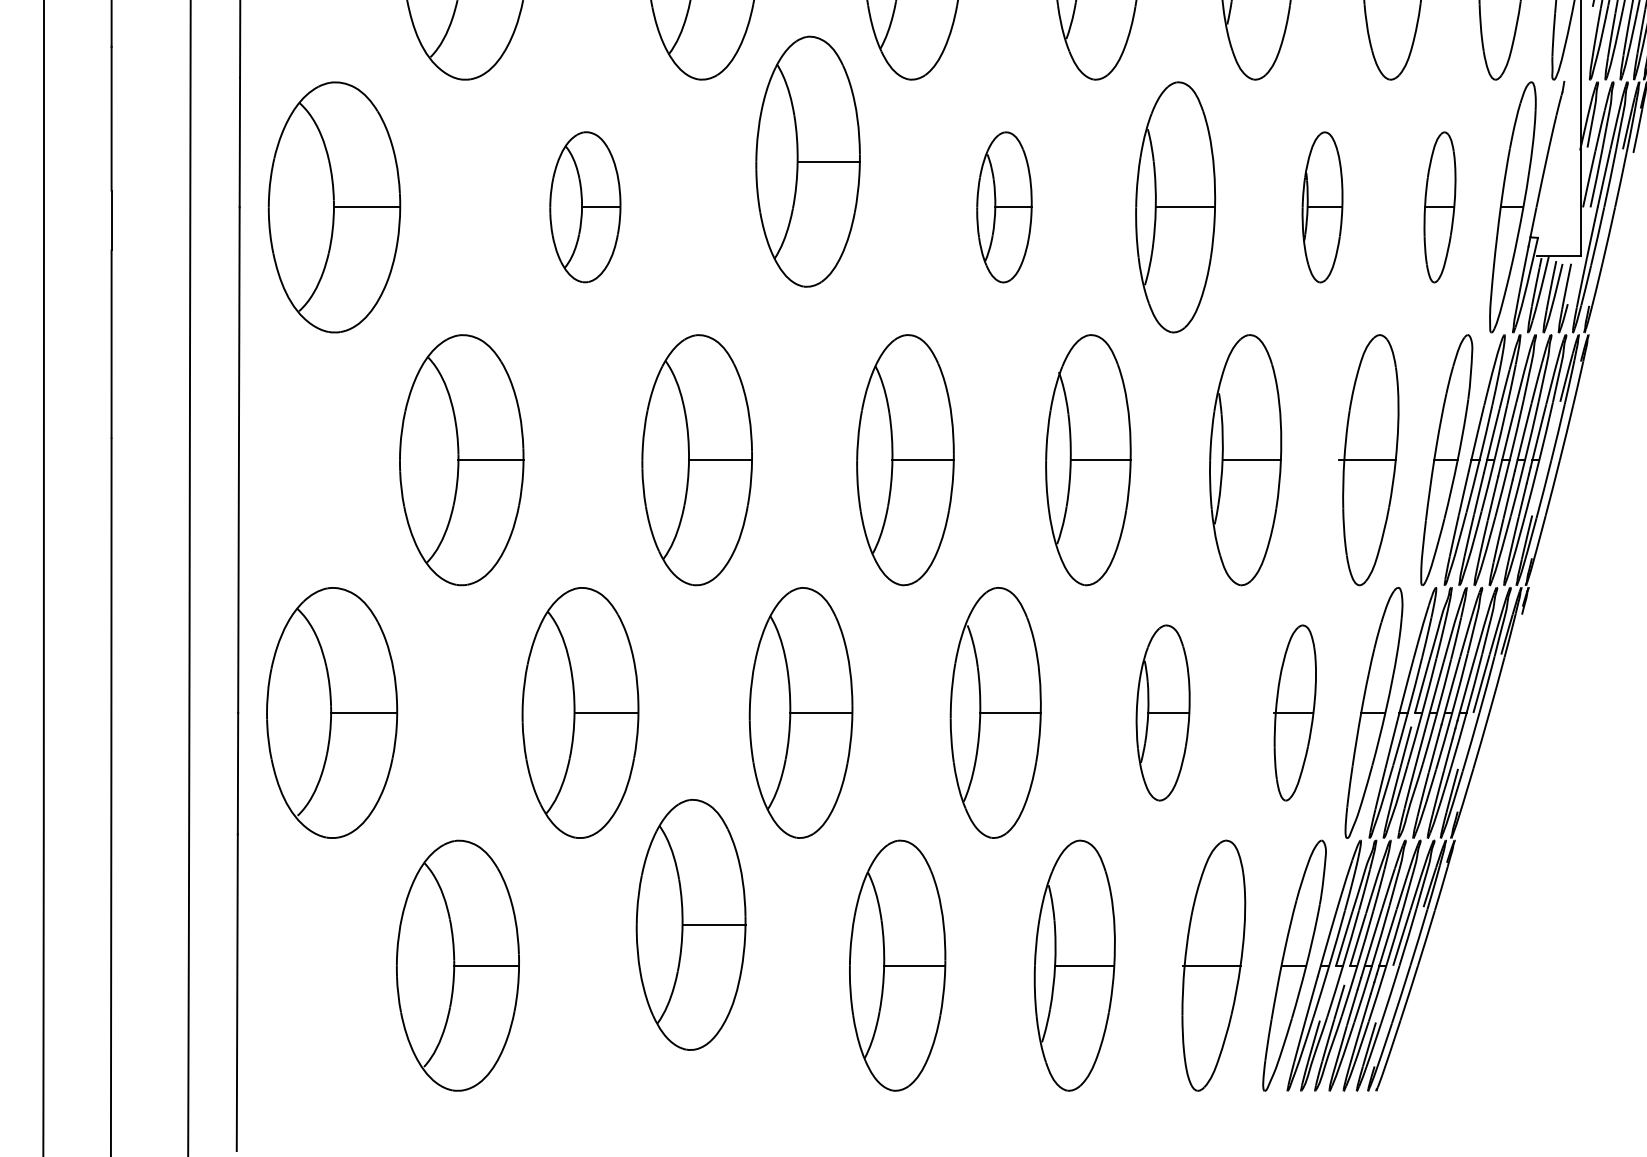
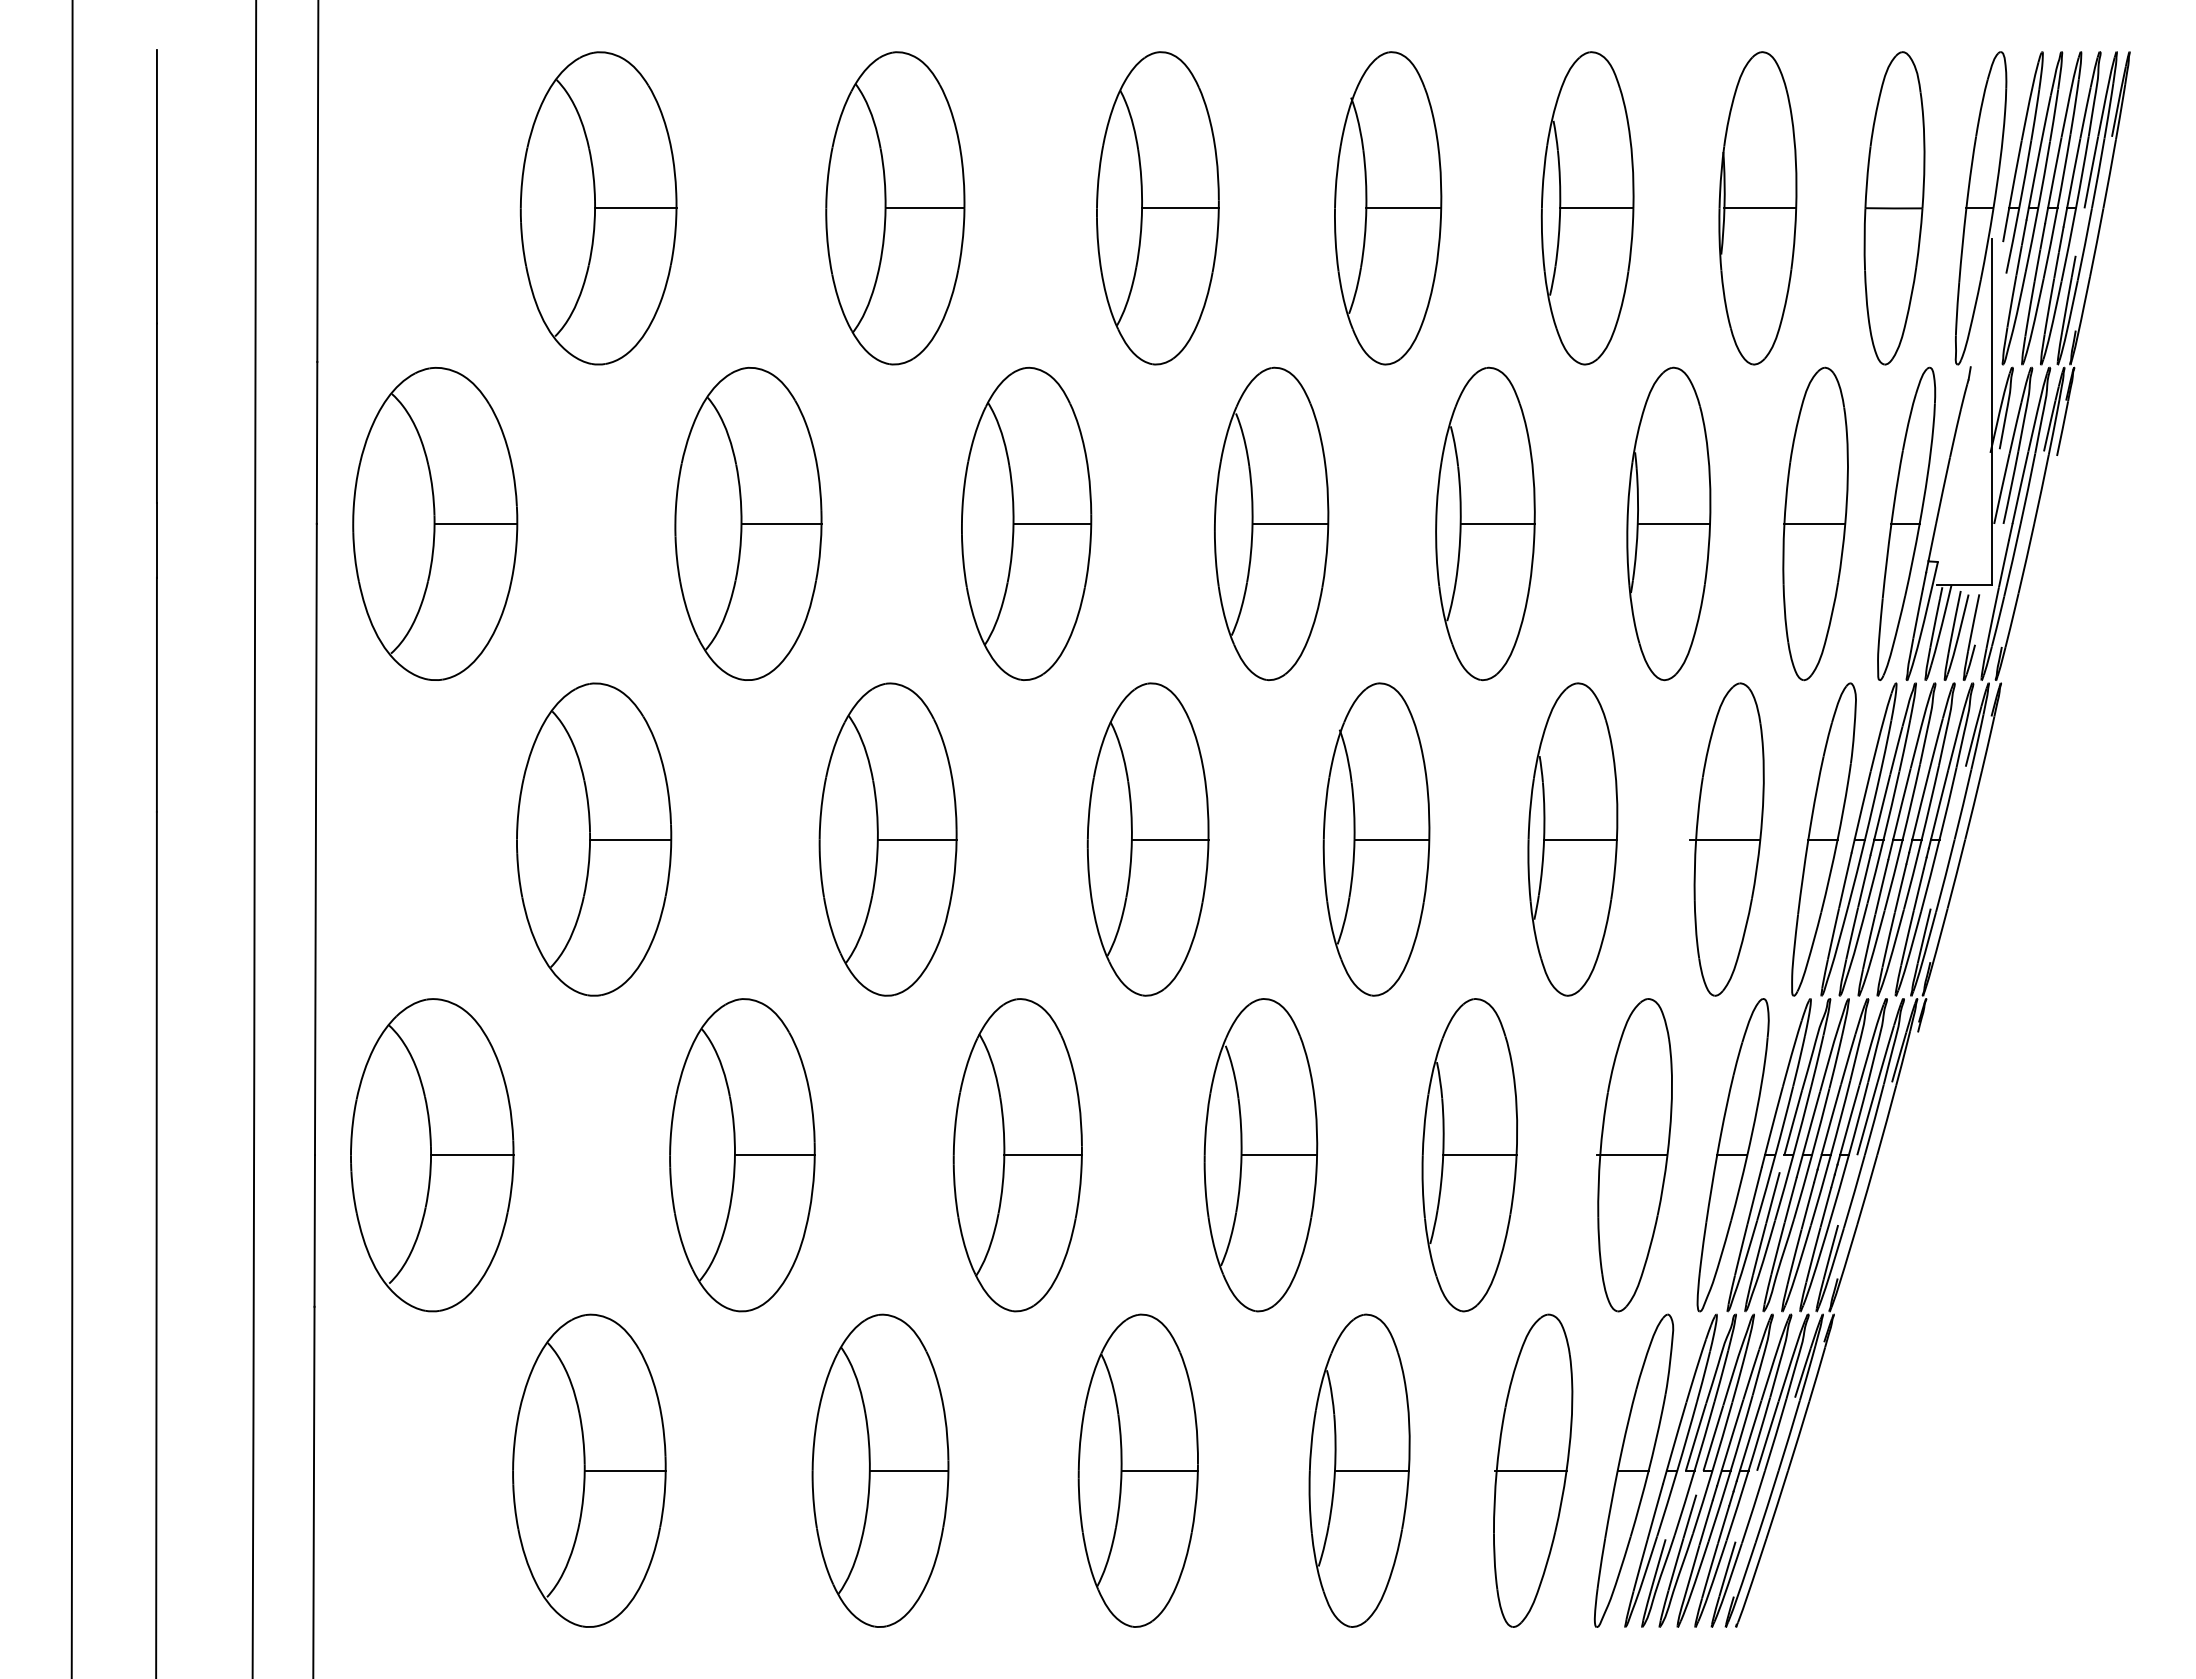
part: (808, 161) -> (1026, 523), moved
part: (585, 207) -> (748, 523), size x1.67
part: (1004, 207) -> (1271, 523), size x1.67
part: (1322, 207) -> (1668, 523), size x1.67
part: (1439, 207) -> (1815, 523), size x1.67
part: (1162, 713) -> (1469, 1155), size x1.43
part: (1294, 713) -> (1634, 1155), size x1.43
part: (691, 924) -> (880, 1470), moved

